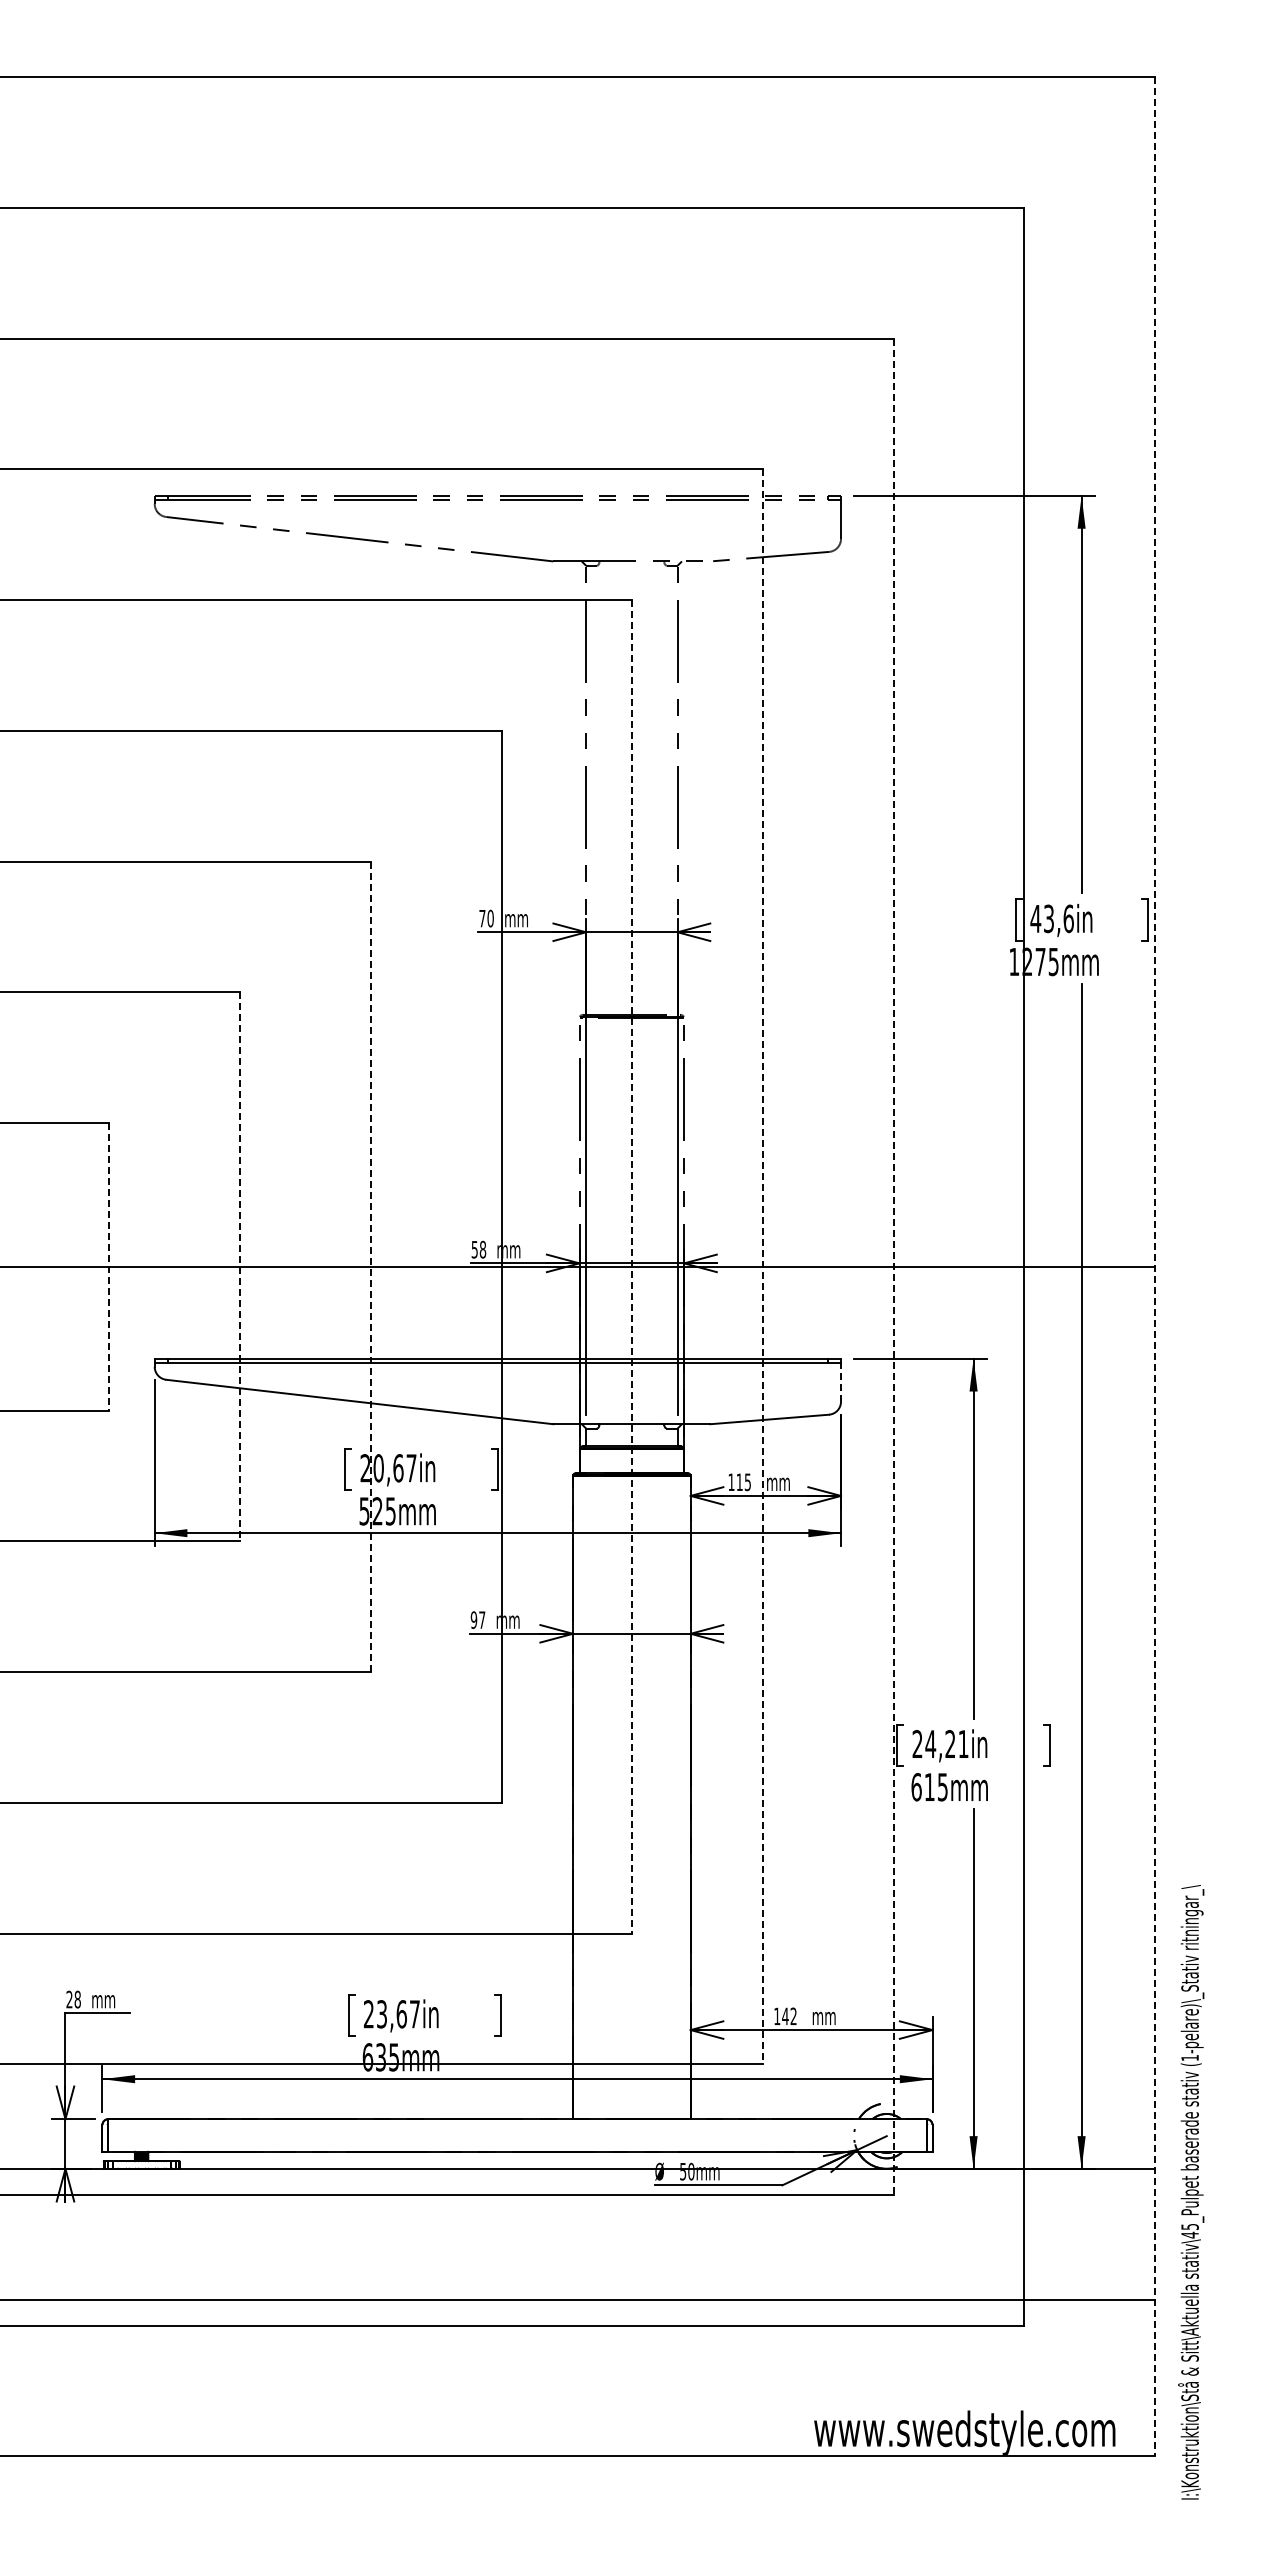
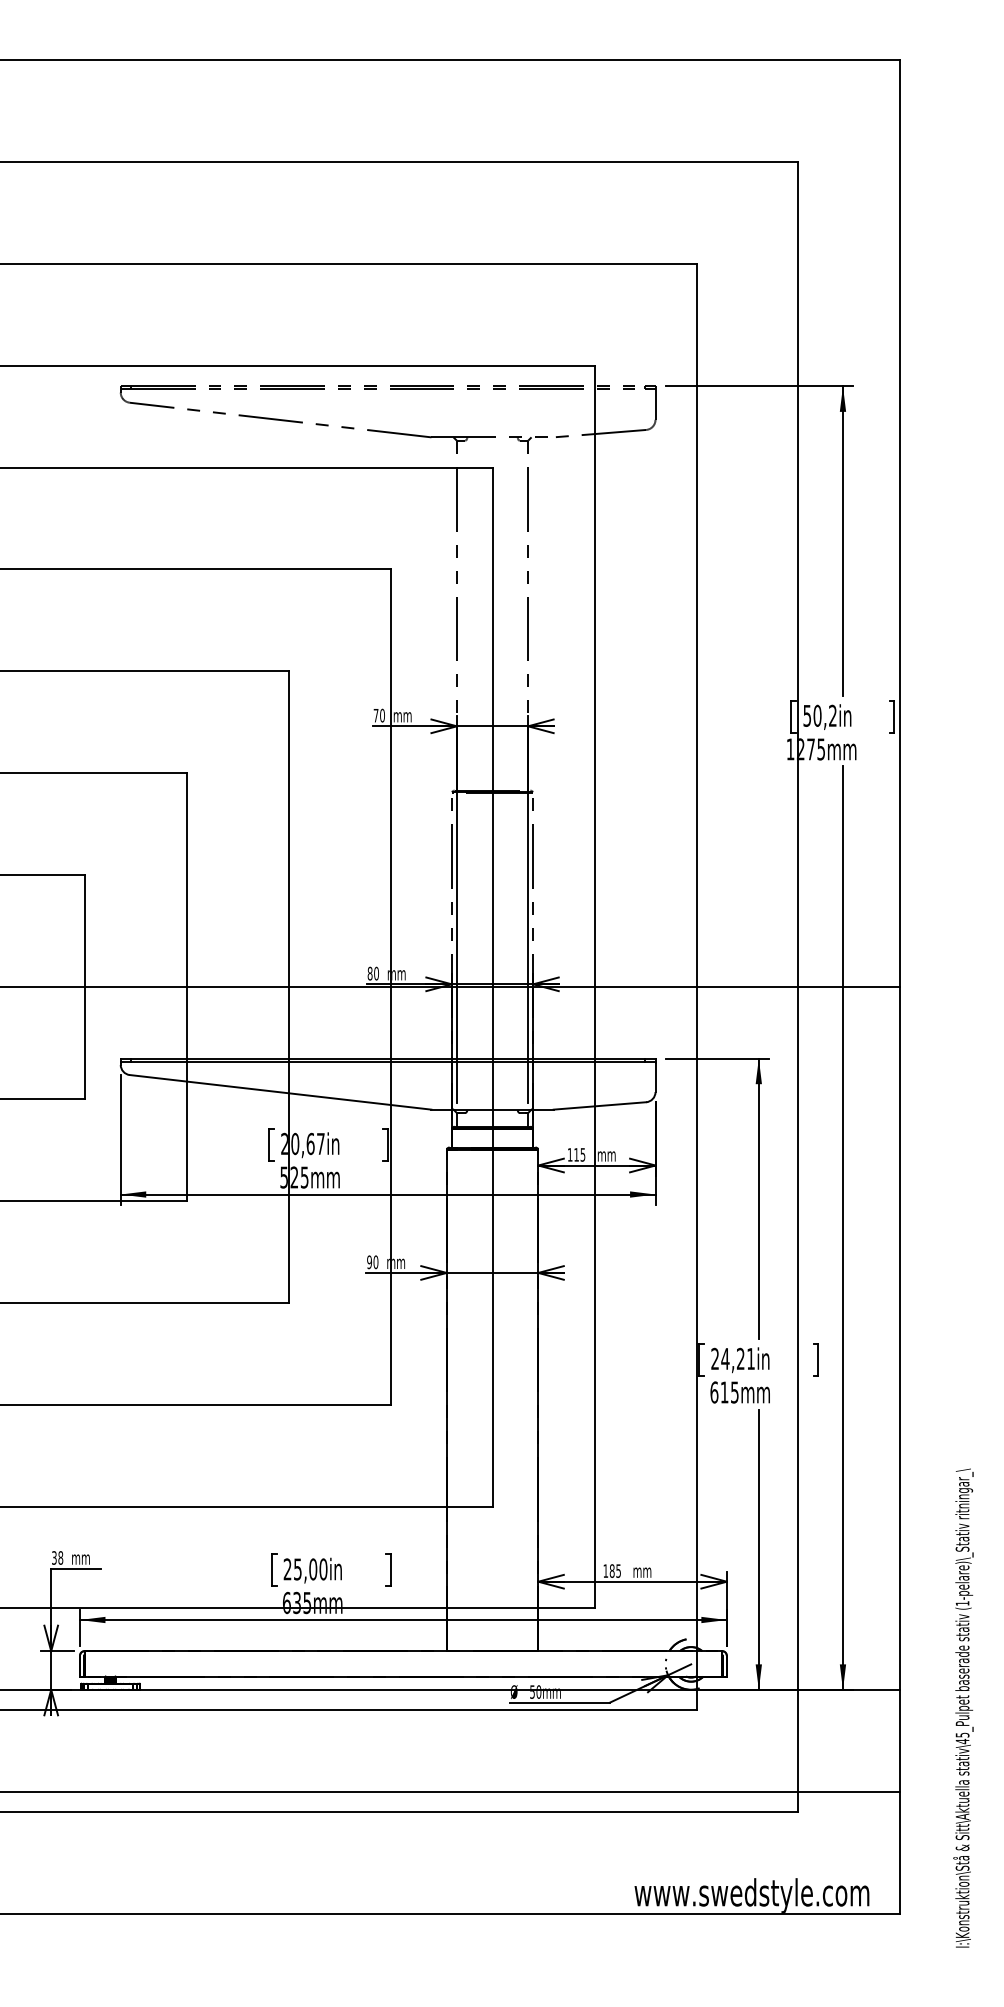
text: (1051, 918) -> (819, 715), 43,6in -> 50,2in
text: (478, 1249) -> (373, 973), 58 -> 80
line: (109, 1266) -> (85, 986), dashed -> solid
line: (240, 1266) -> (187, 986), dashed -> solid
line: (632, 1266) -> (493, 986), dashed -> solid
line: (1155, 1266) -> (900, 986), dashed -> solid
line: (370, 1267) -> (288, 987), dashed -> solid
line: (763, 1267) -> (595, 987), dashed -> solid
line: (893, 1267) -> (696, 987), dashed -> solid
line: (841, 1382) -> (655, 1077), dashed -> solid
text: (482, 1619) -> (376, 1261), 97 -> 90
text: (69, 1999) -> (54, 1557), 28 -> 38
text: (398, 2014) -> (310, 1569), 23,67in -> 25,00in
text: (789, 2016) -> (615, 1571), 142 -> 185
text: (1191, 2192) -> (963, 1708), moved

